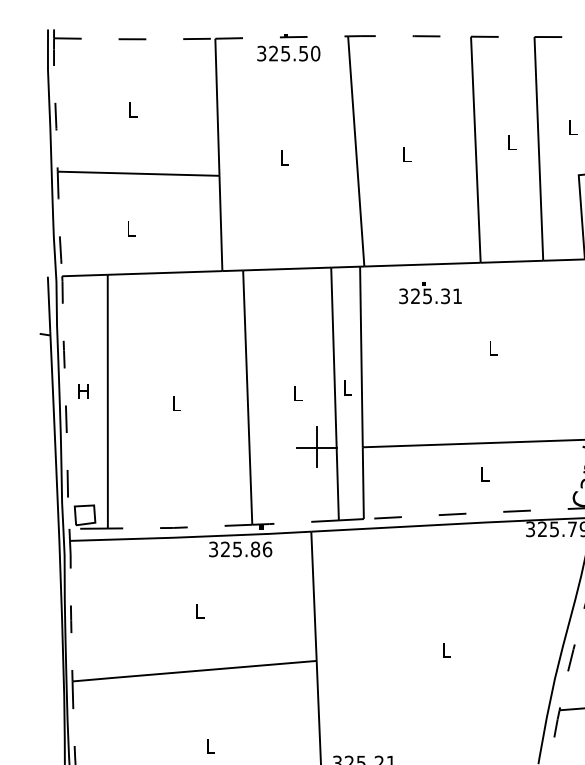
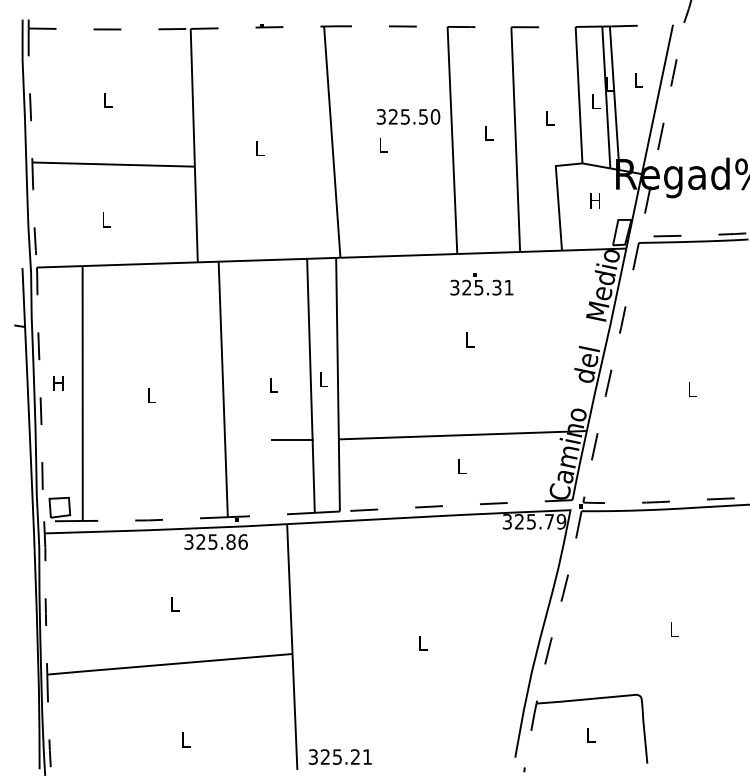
text: (288, 53) -> (408, 116), moved
text: (430, 293) -> (481, 284), moved
line: (316, 446) -> (292, 438), removed

